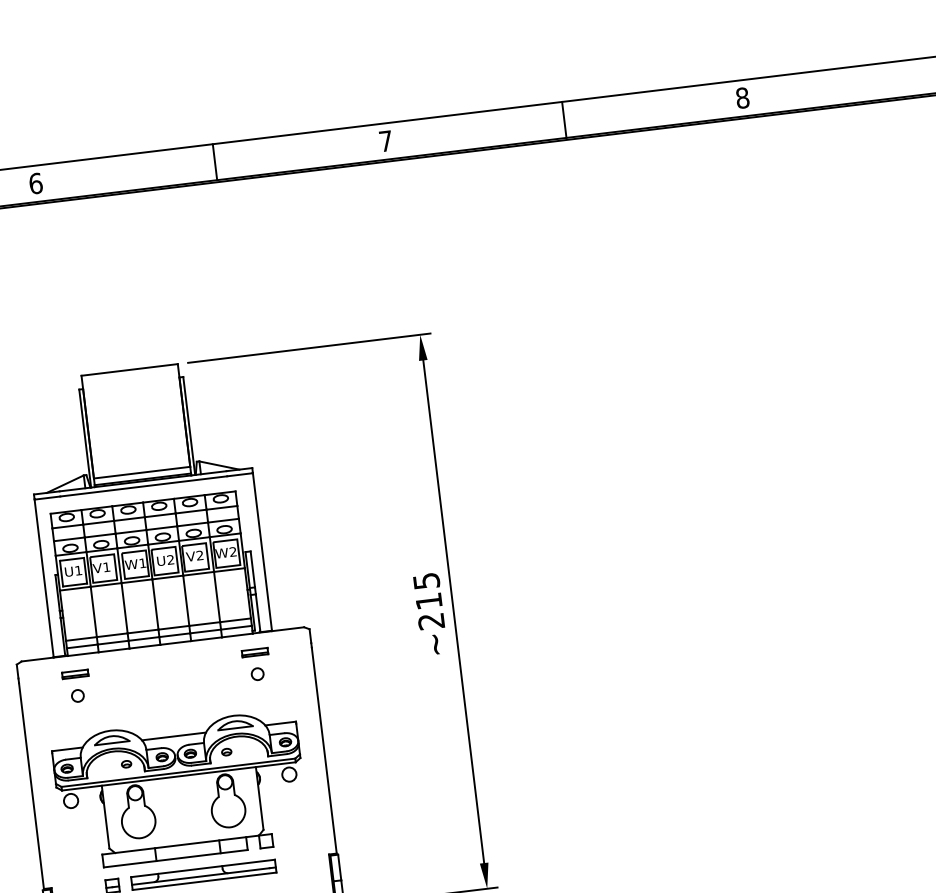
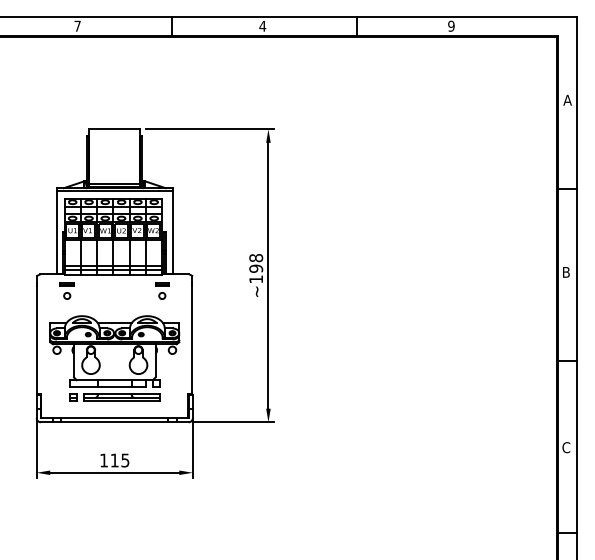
text: (742, 96) -> (451, 25), 8 -> 9
text: (385, 139) -> (262, 25), 7 -> 4
text: (35, 182) -> (77, 25), 6 -> 7
text: (429, 600) -> (256, 268), ~215 -> ~198

